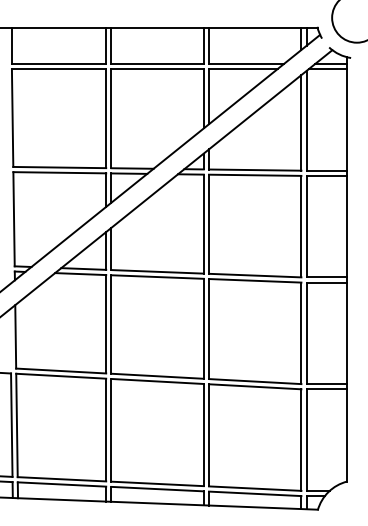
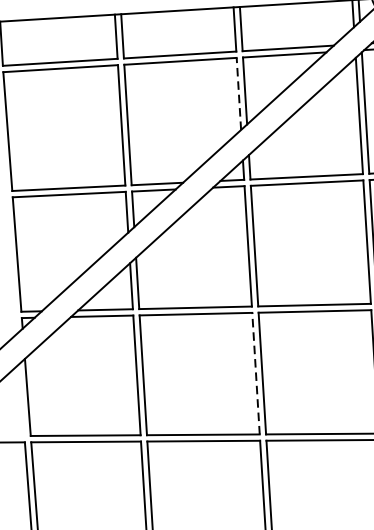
line: (203, 98) -> (238, 93), solid -> dashed
line: (203, 328) -> (255, 373), solid -> dashed

